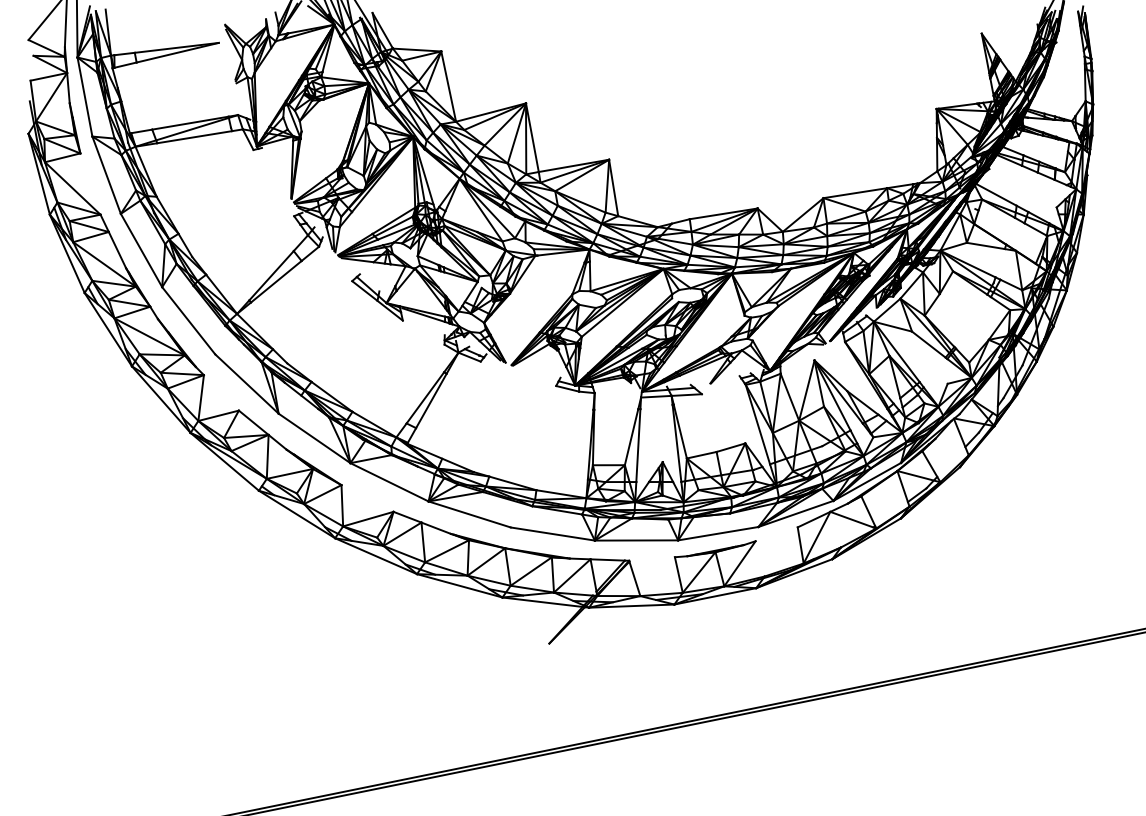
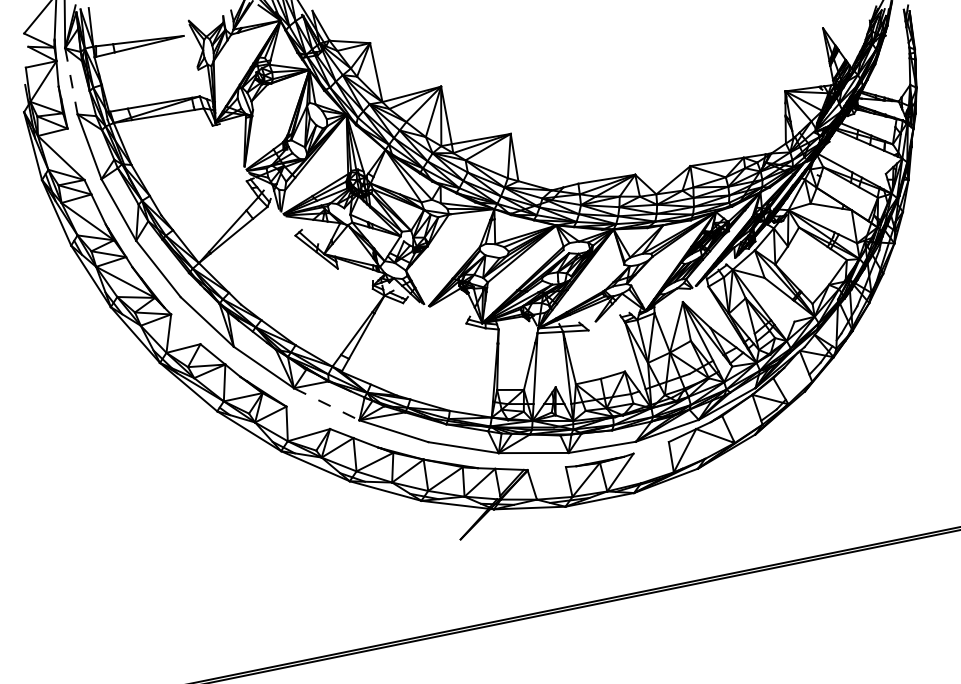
line: (85, 97) -> (71, 81), solid -> dashed
line: (389, 482) -> (326, 404), solid -> dashed

